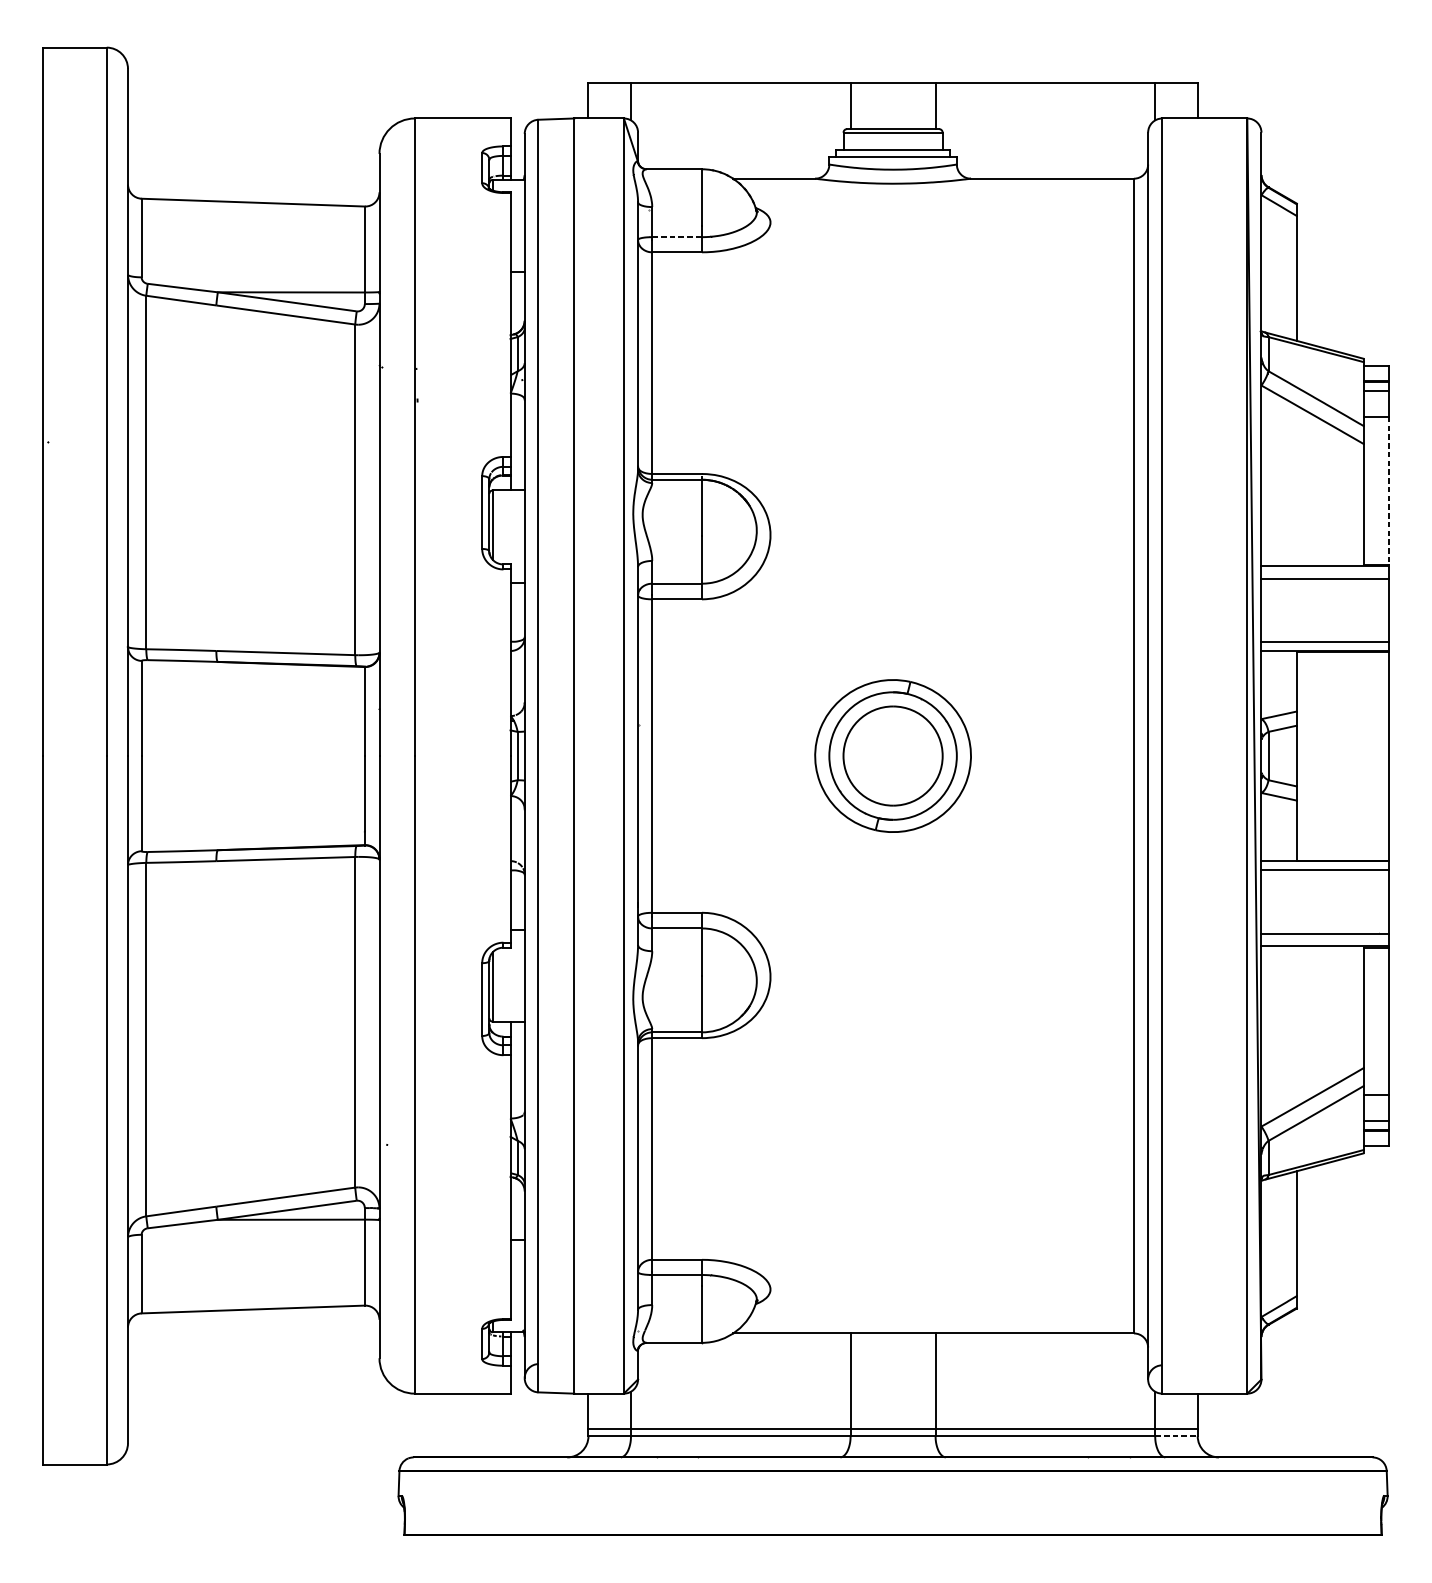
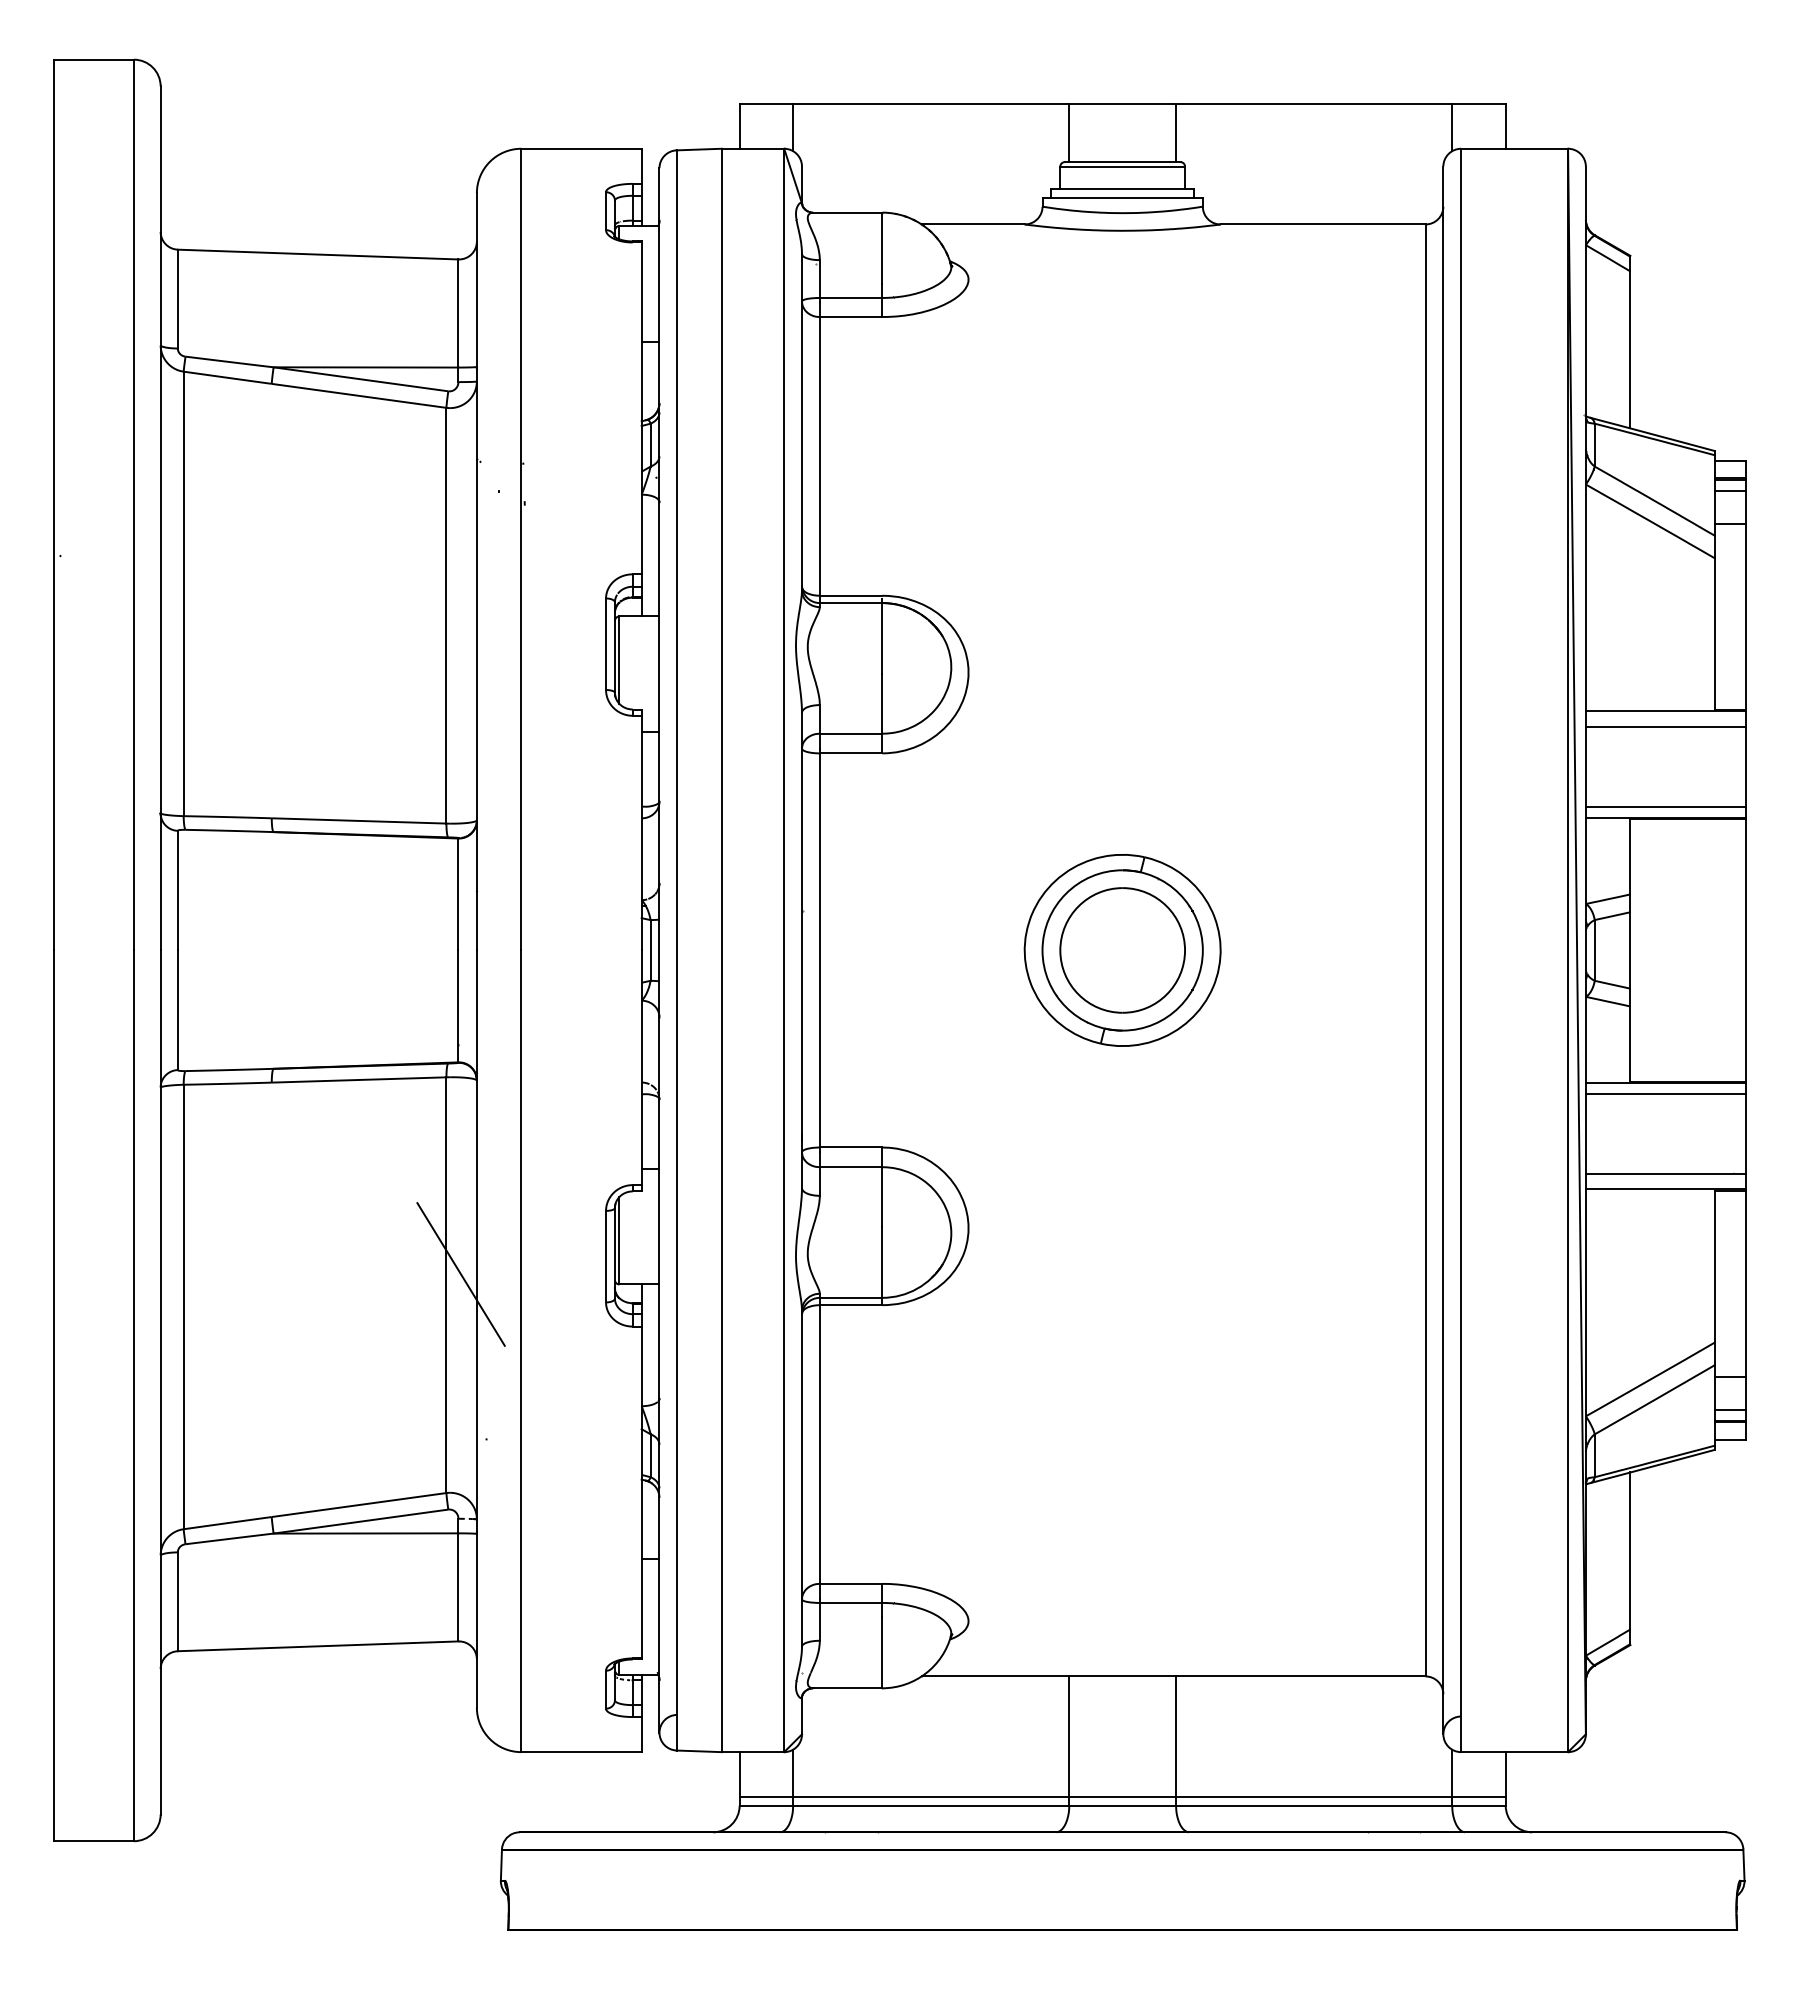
line: (677, 236) -> (851, 297), dashed -> solid
line: (1389, 490) -> (1746, 616), dashed -> solid
line: (366, 1013) -> (460, 1274), added
line: (1176, 1436) -> (1478, 1805), dashed -> solid

